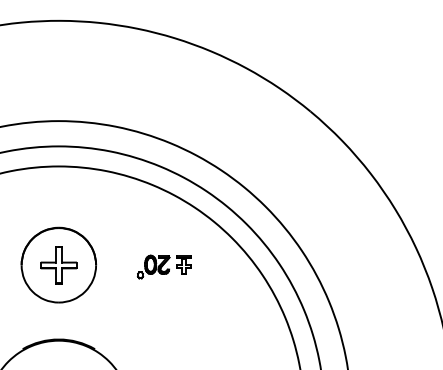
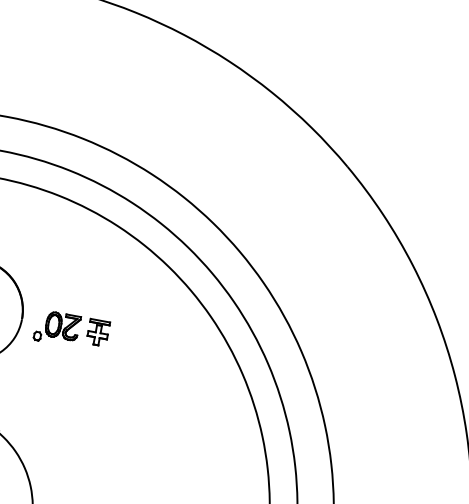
part: (164, 266) -> (71, 330), moved

